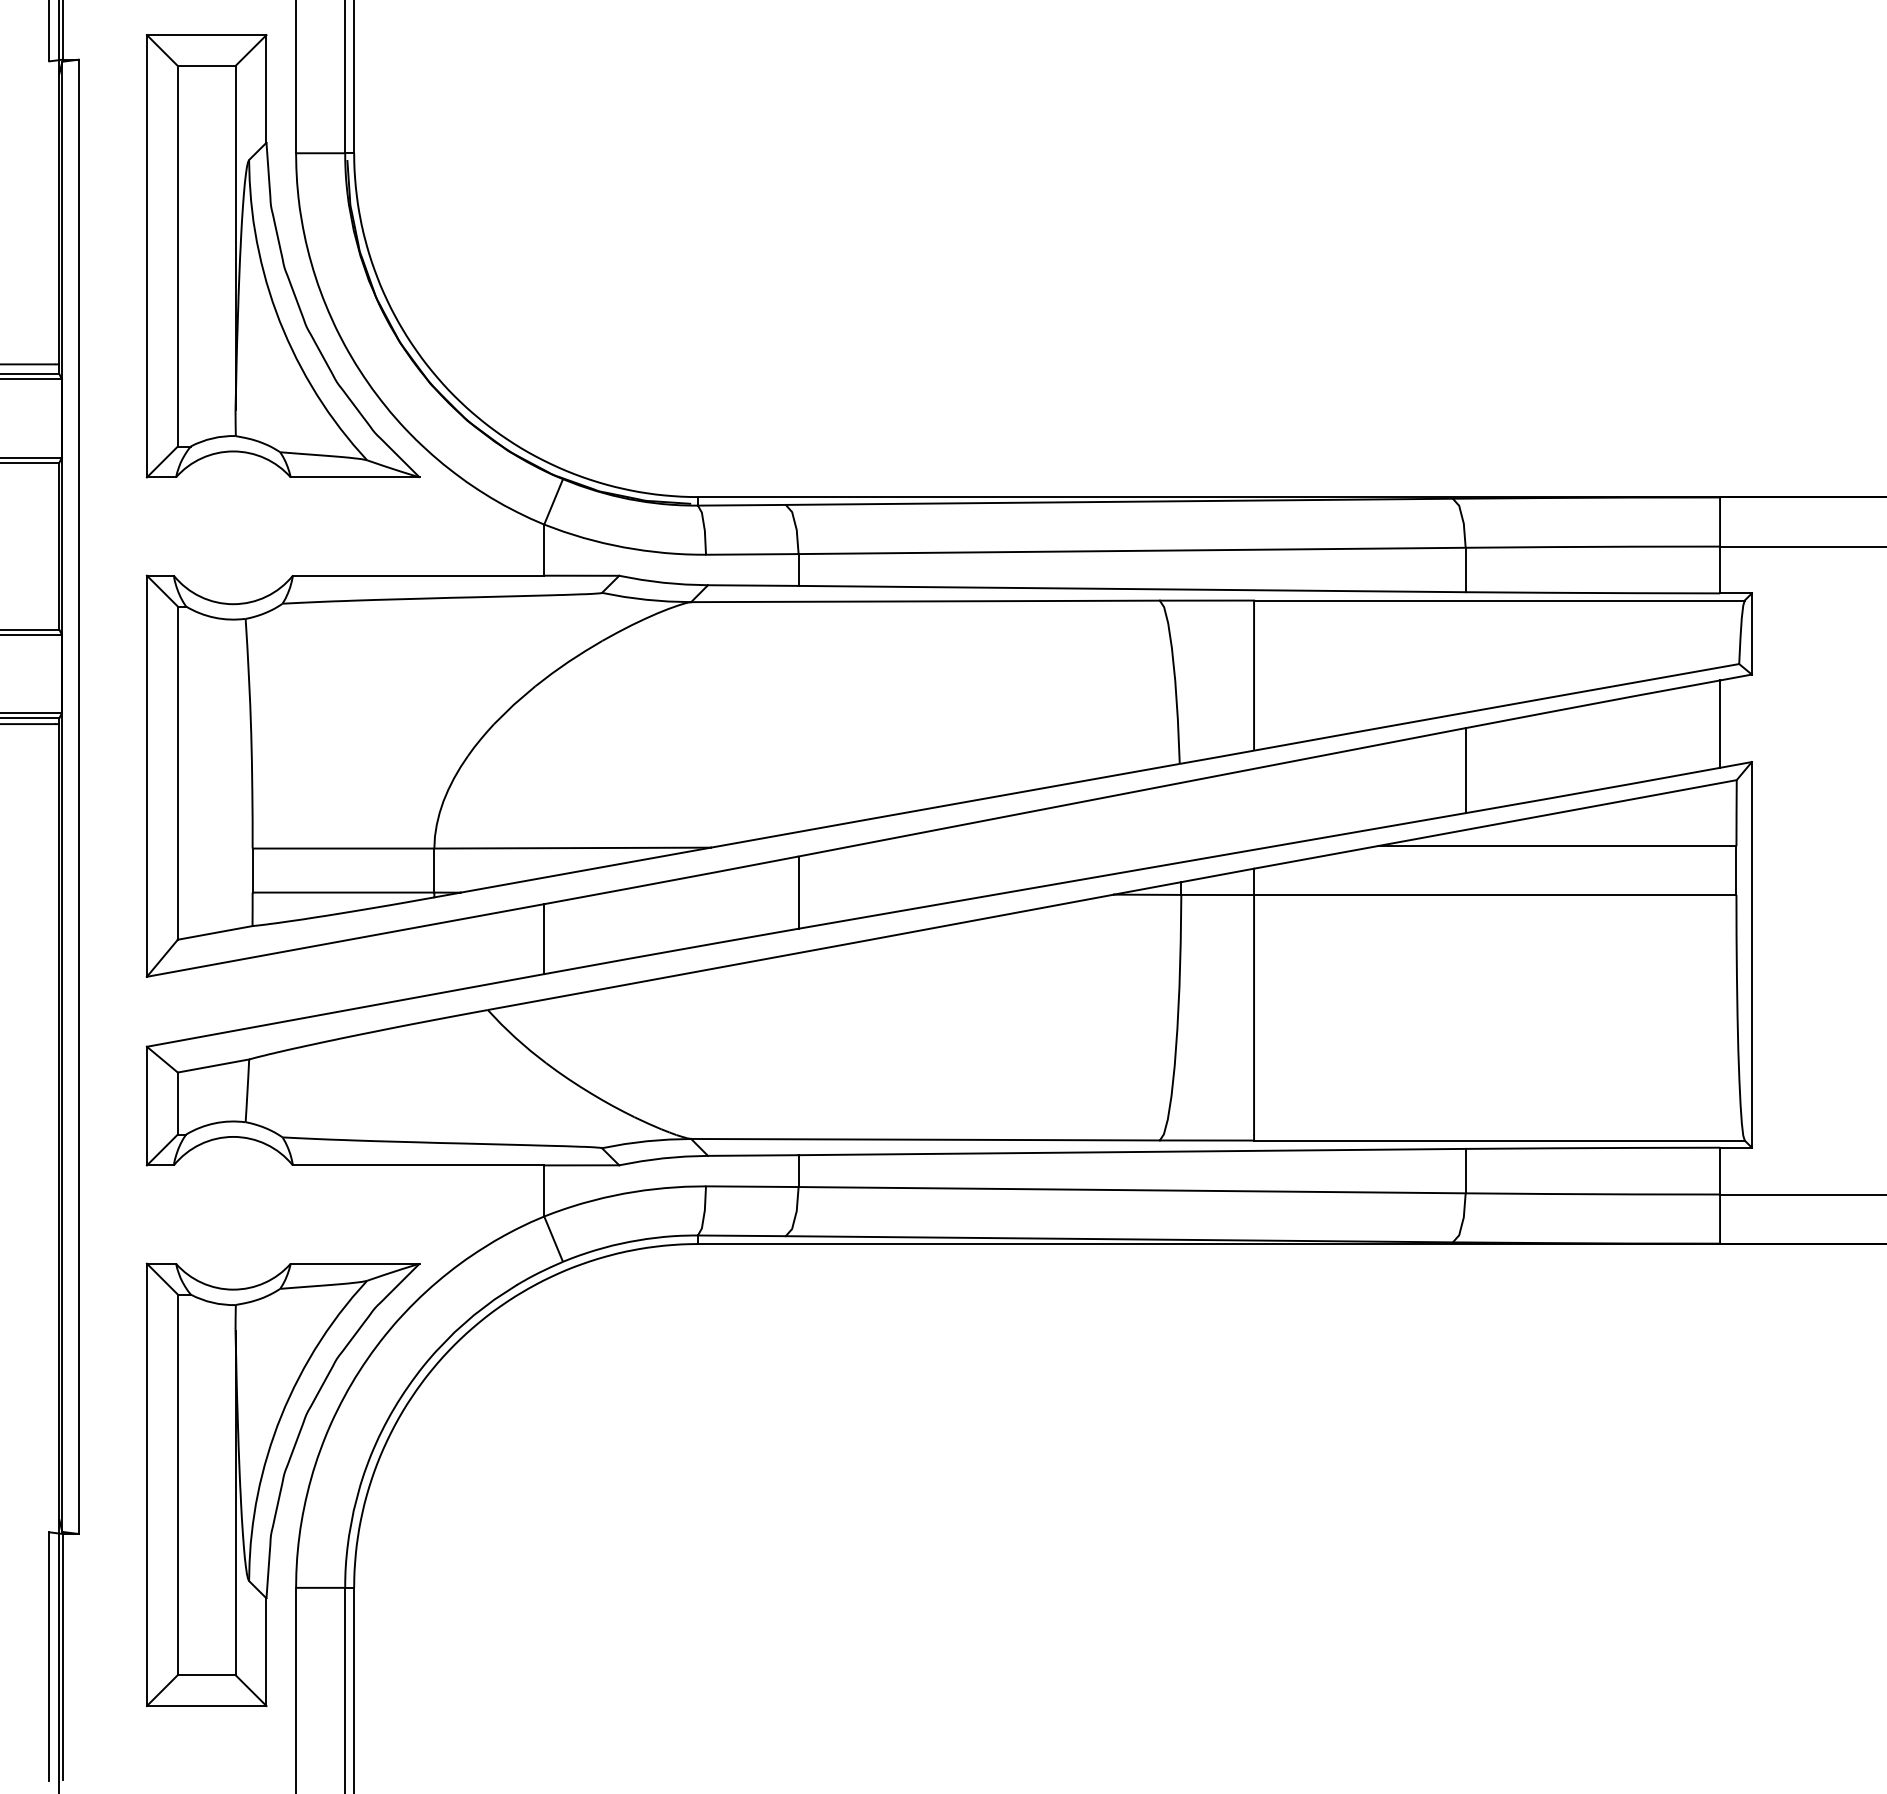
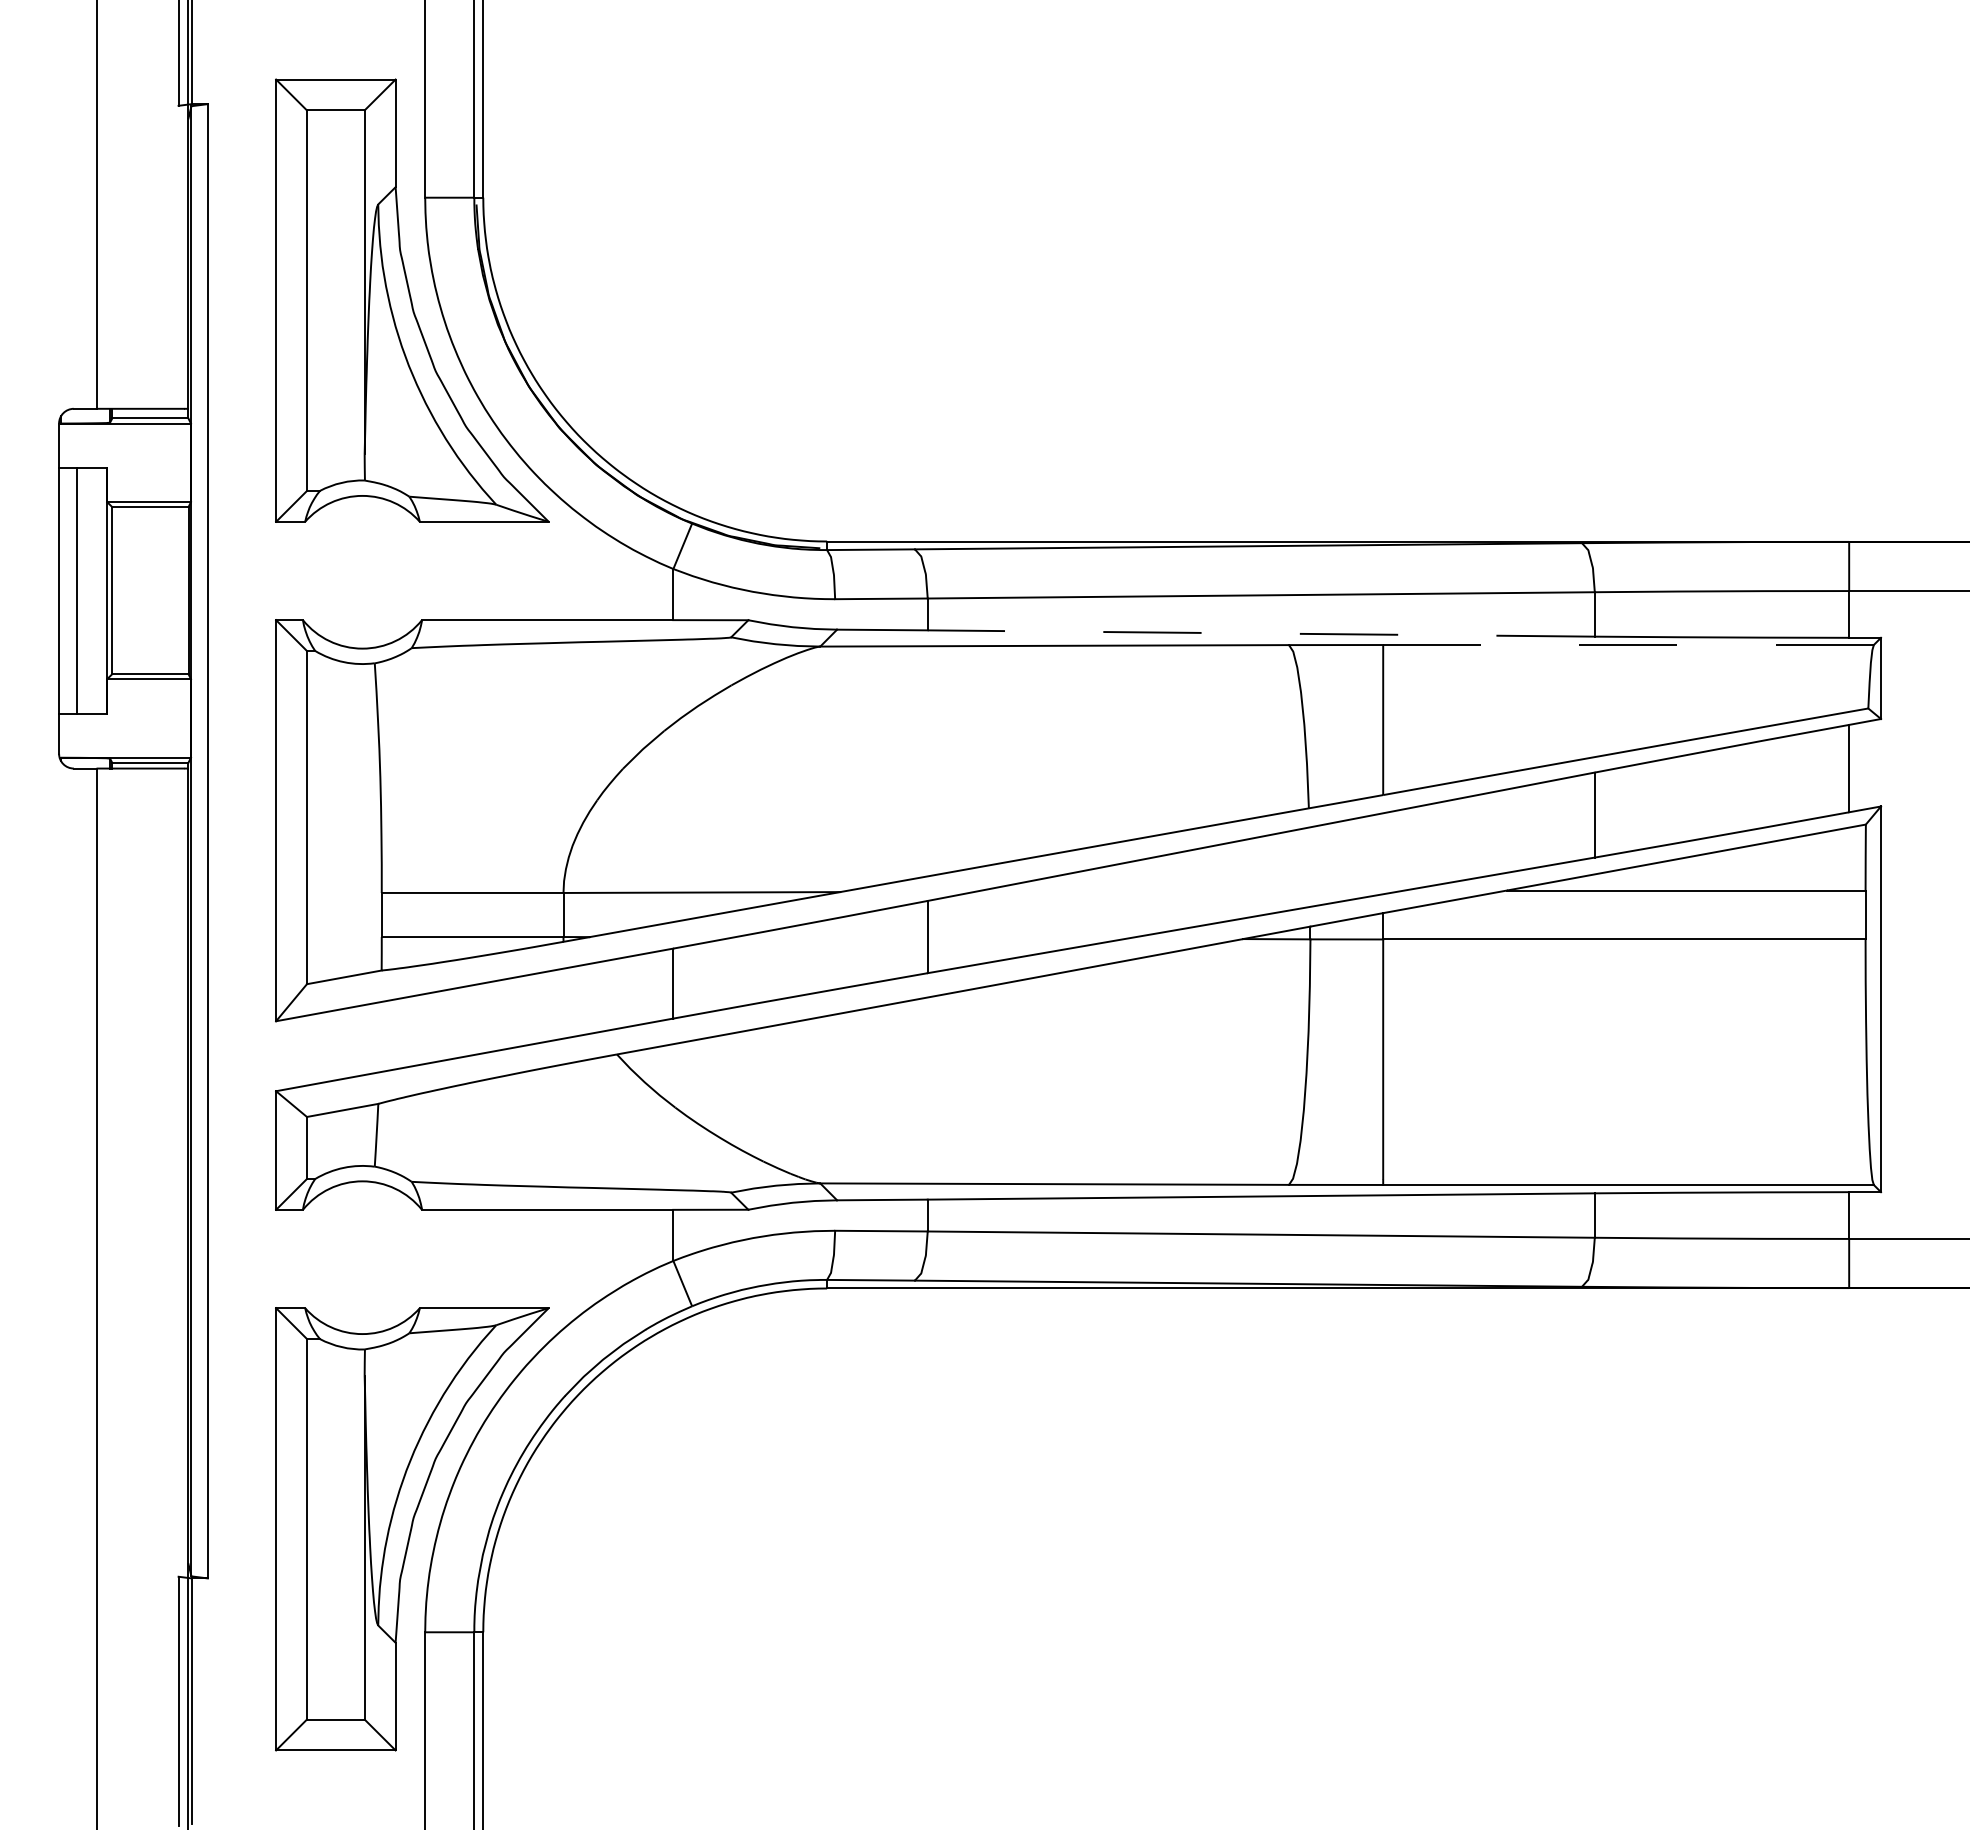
line: (1131, 589) -> (1260, 633), solid -> dashed
line: (1499, 601) -> (1628, 645), solid -> dashed

